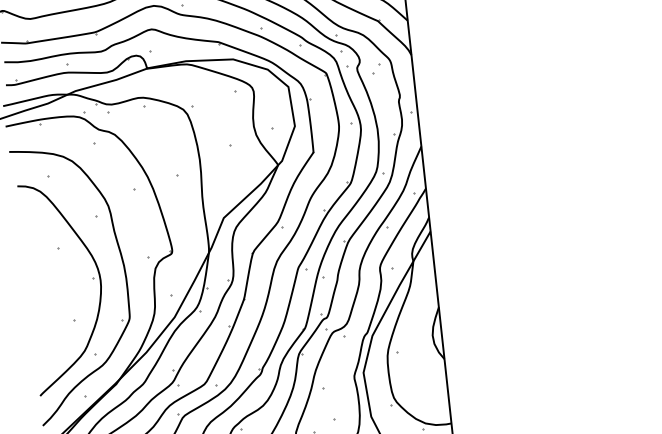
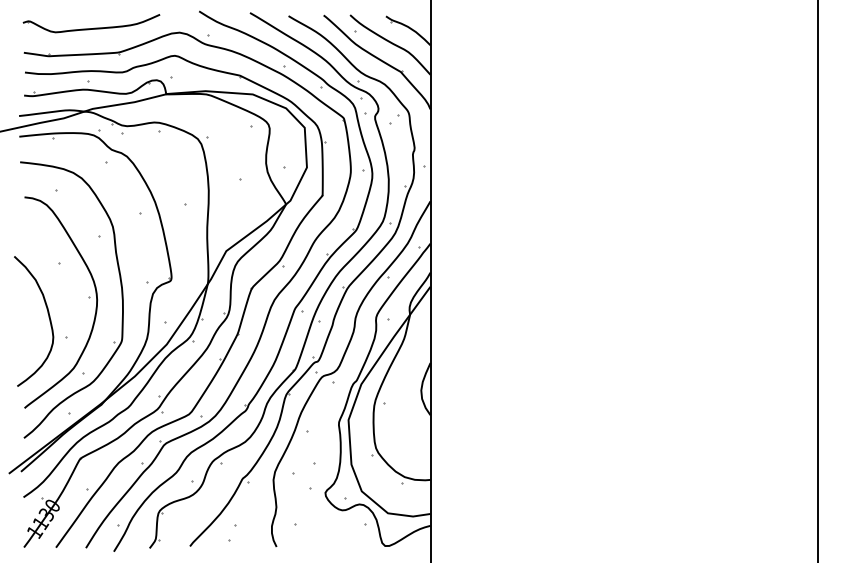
curve: (54, 303) -> (48, 317), added

